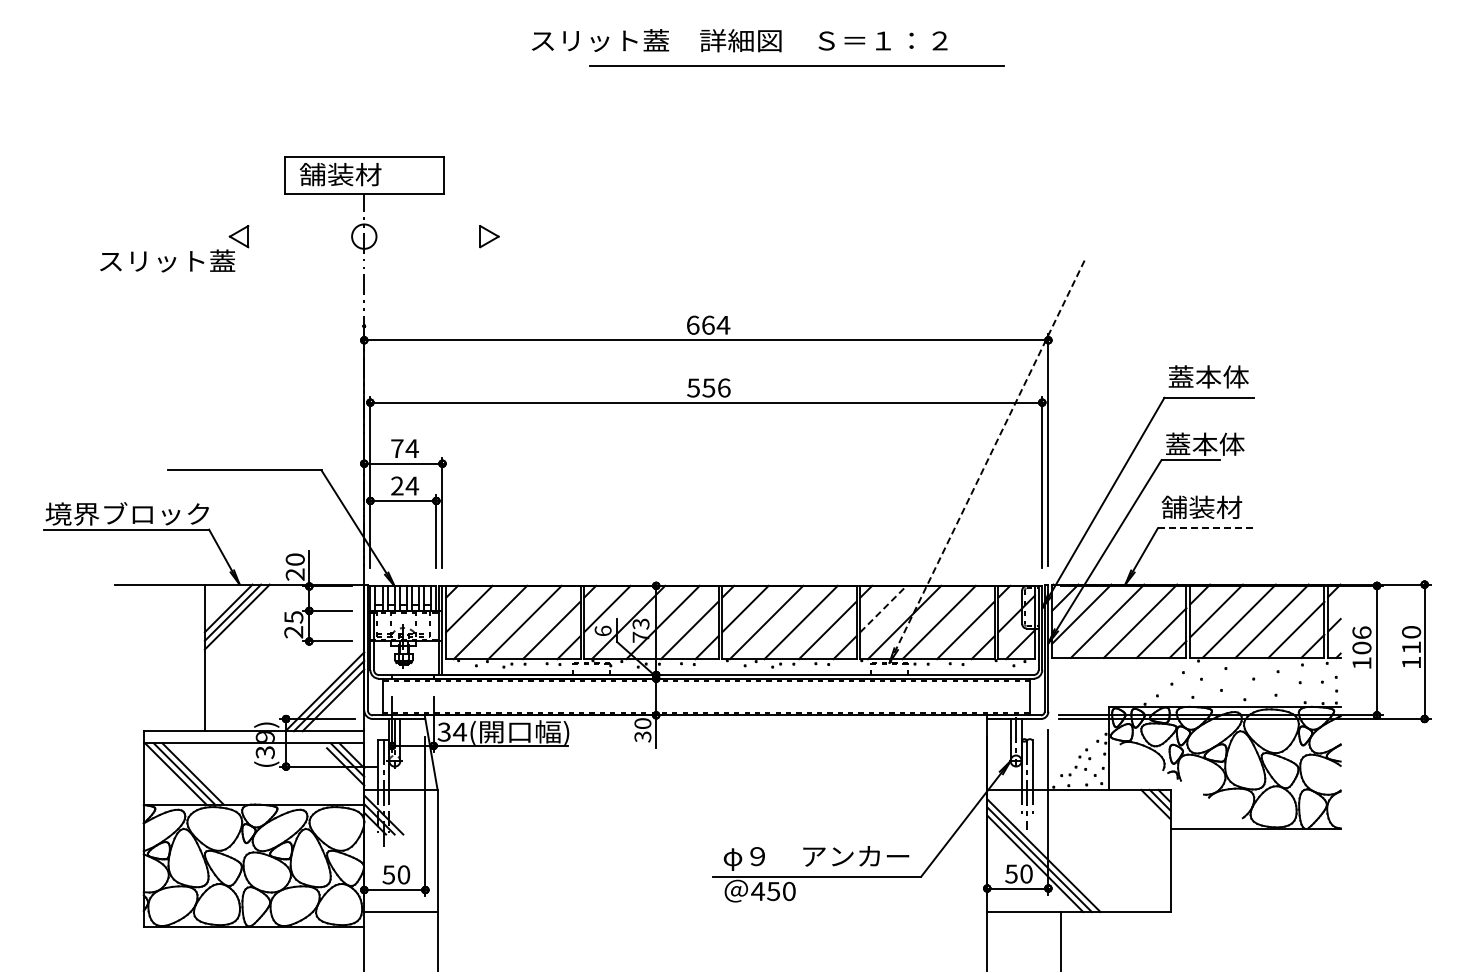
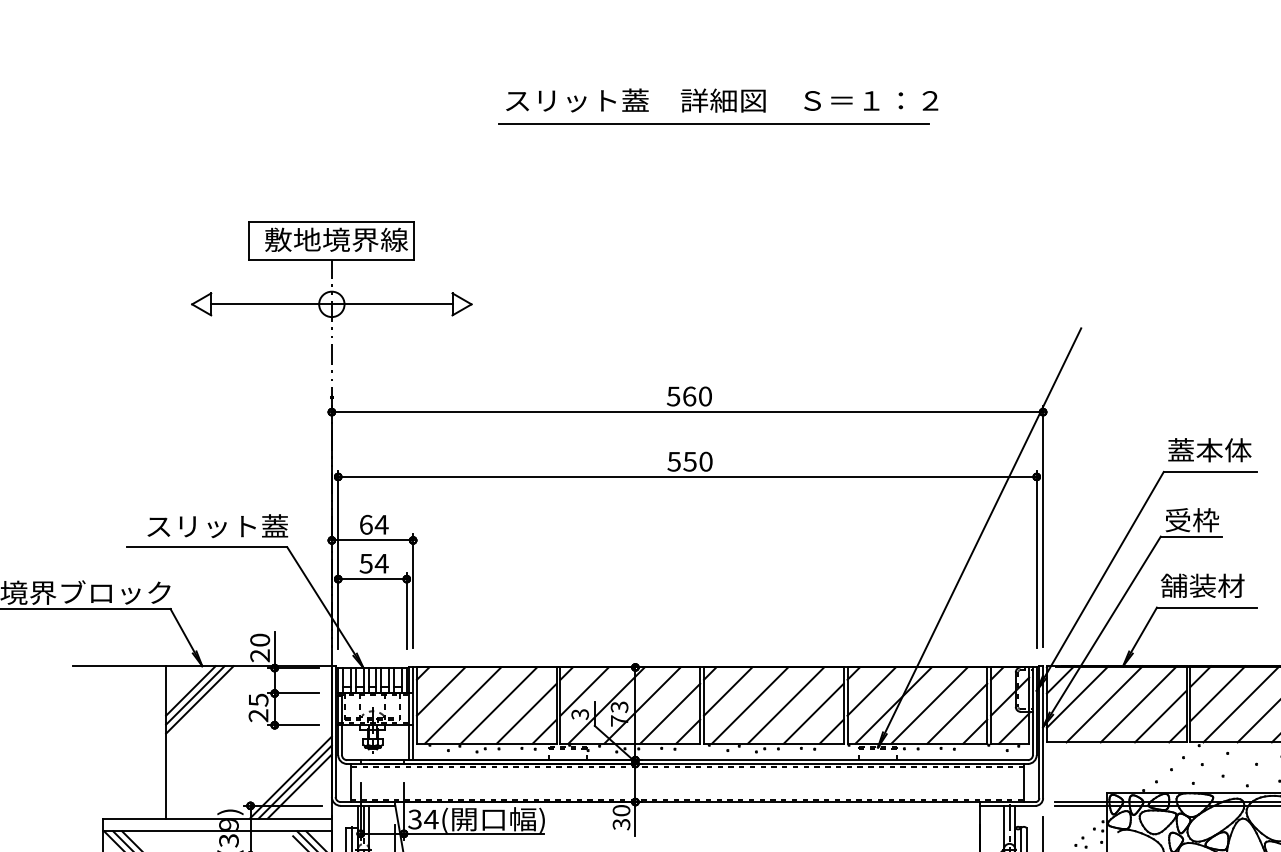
line: (796, 65) -> (713, 123), moved
text: (368, 174) -> (336, 239), 舗装材 -> 敷地境界線
line: (364, 236) -> (332, 304), added
text: (167, 260) -> (217, 525), moved
text: (708, 324) -> (689, 395), 664 -> 560
text: (724, 387) -> (706, 461), 556 -> 550
text: (1205, 443) -> (1206, 519), 蓋本体 -> 受枠
text: (397, 448) -> (366, 524), 74 -> 64
line: (987, 460) -> (979, 537), dashed -> solid
text: (397, 485) -> (366, 563), 24 -> 54
line: (1206, 528) -> (1207, 607), dashed -> solid
line: (883, 609) -> (871, 692), dashed -> solid
text: (602, 630) -> (579, 713), 6 -> 3

